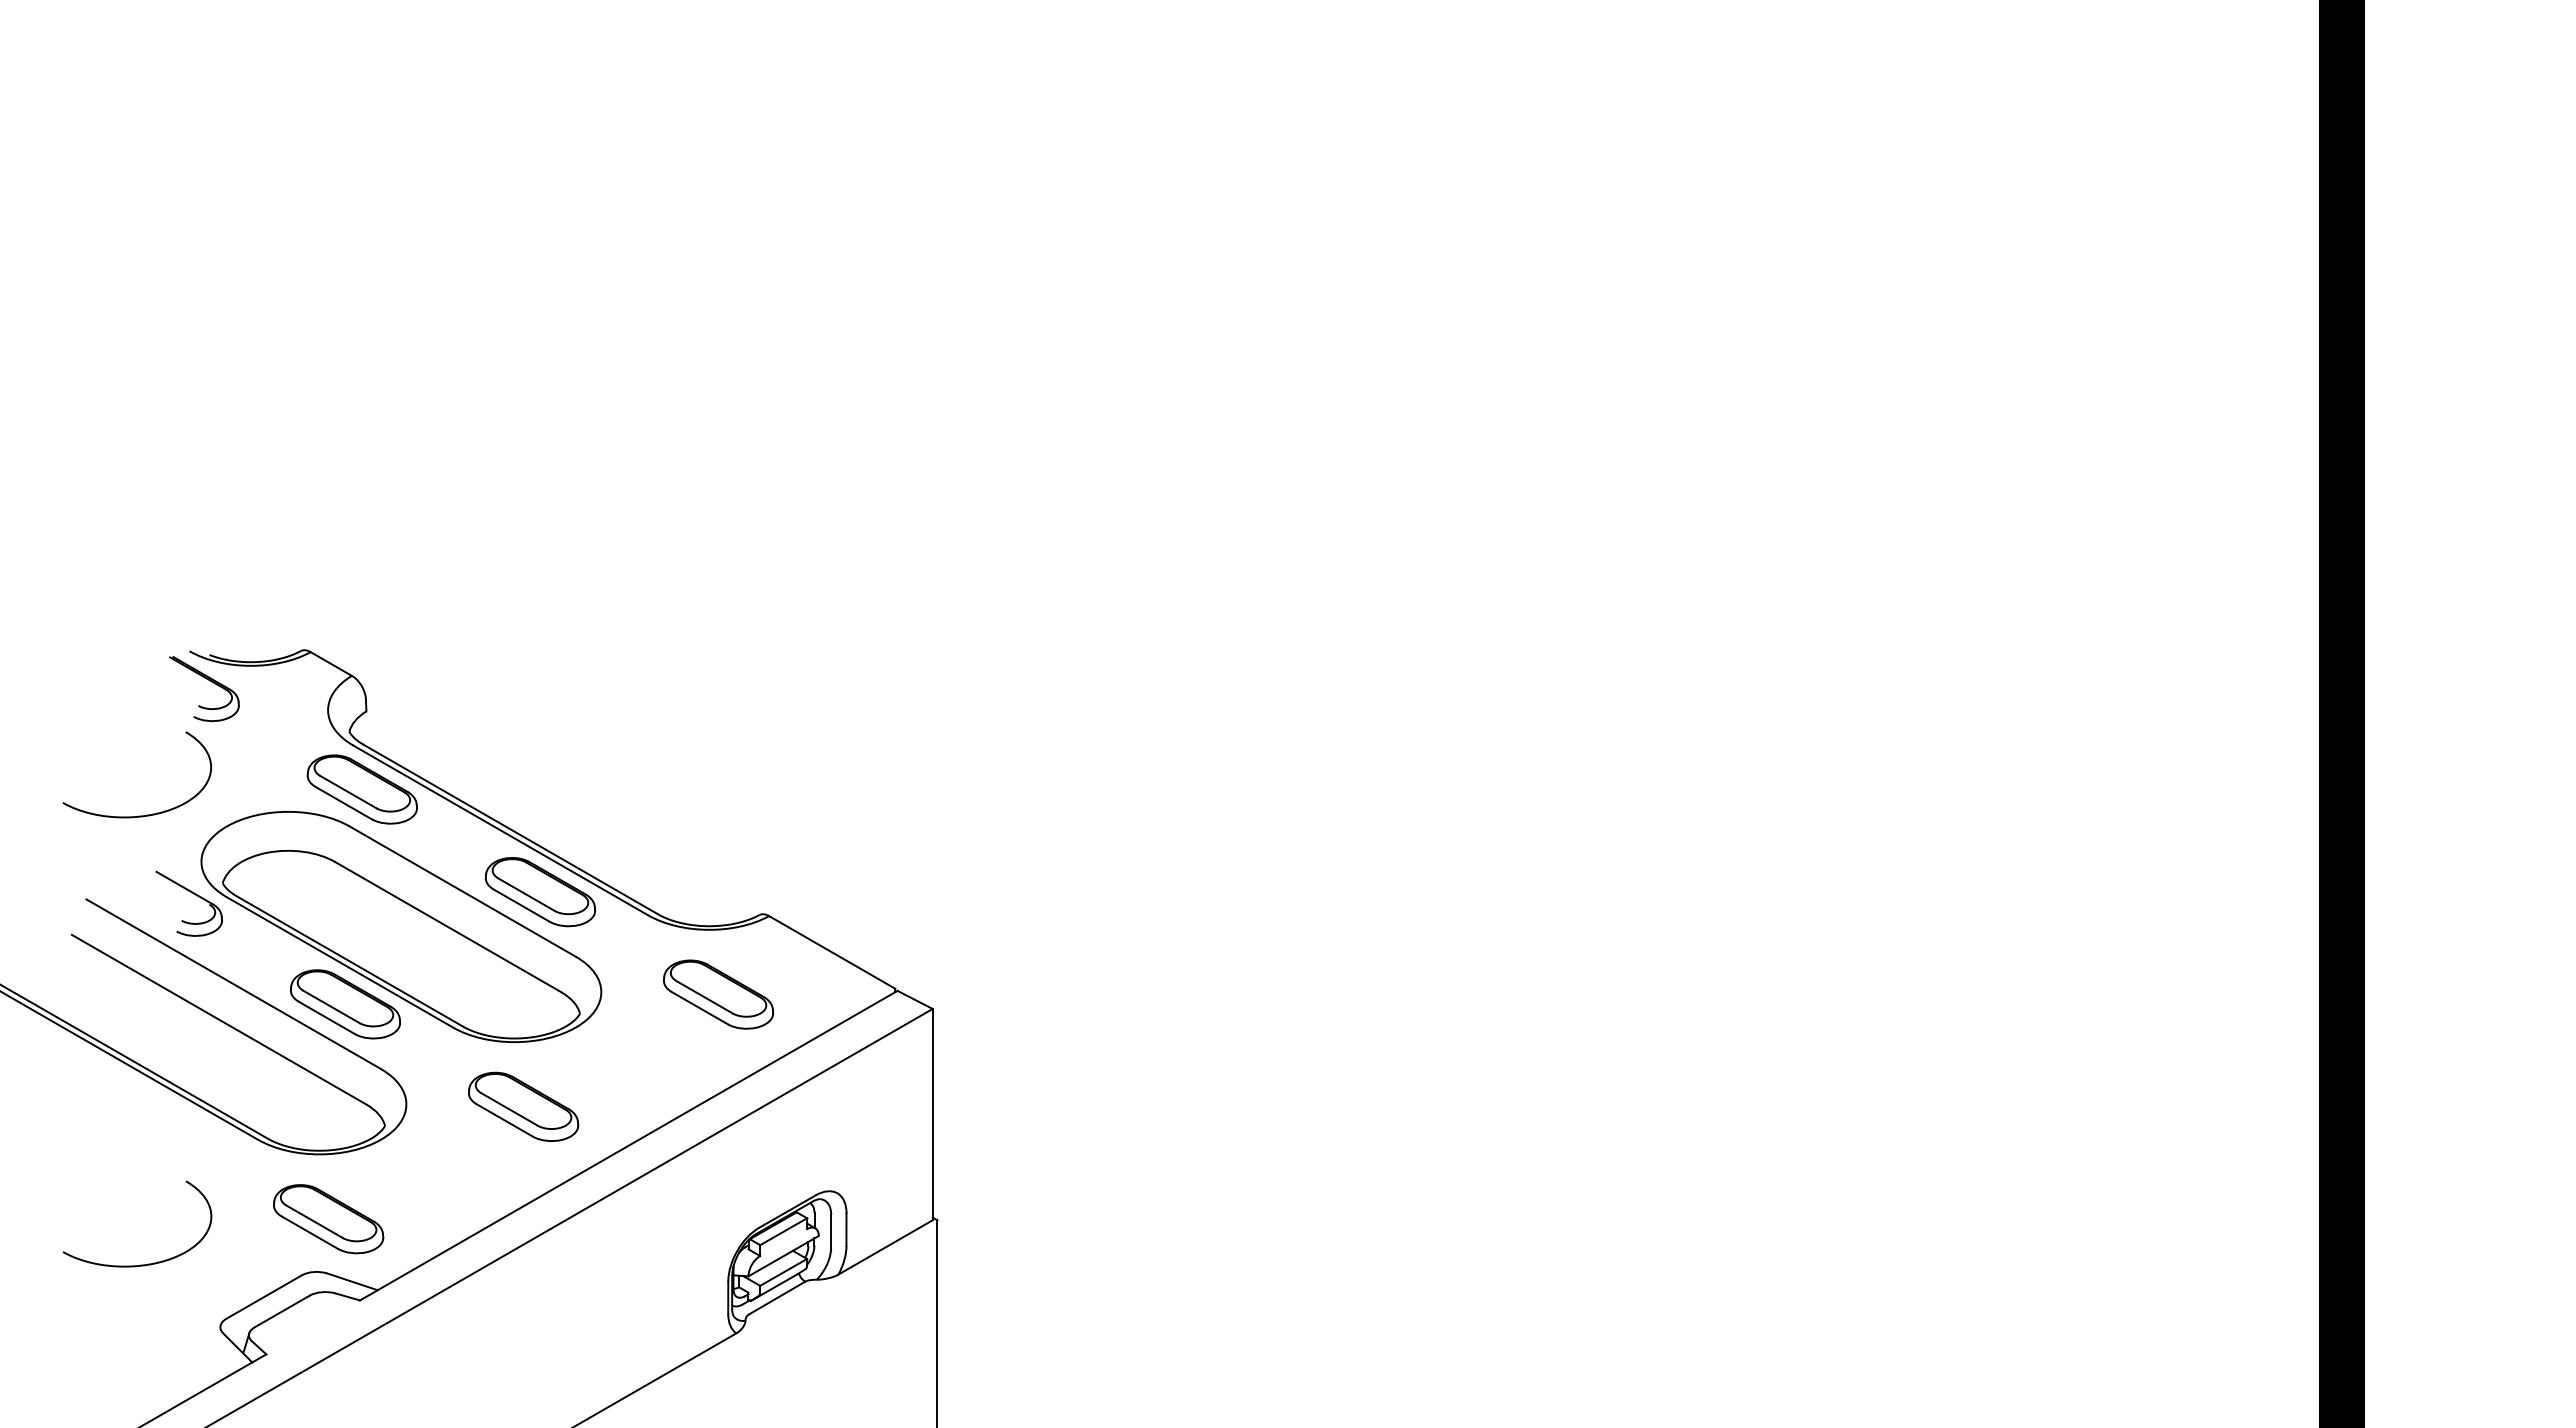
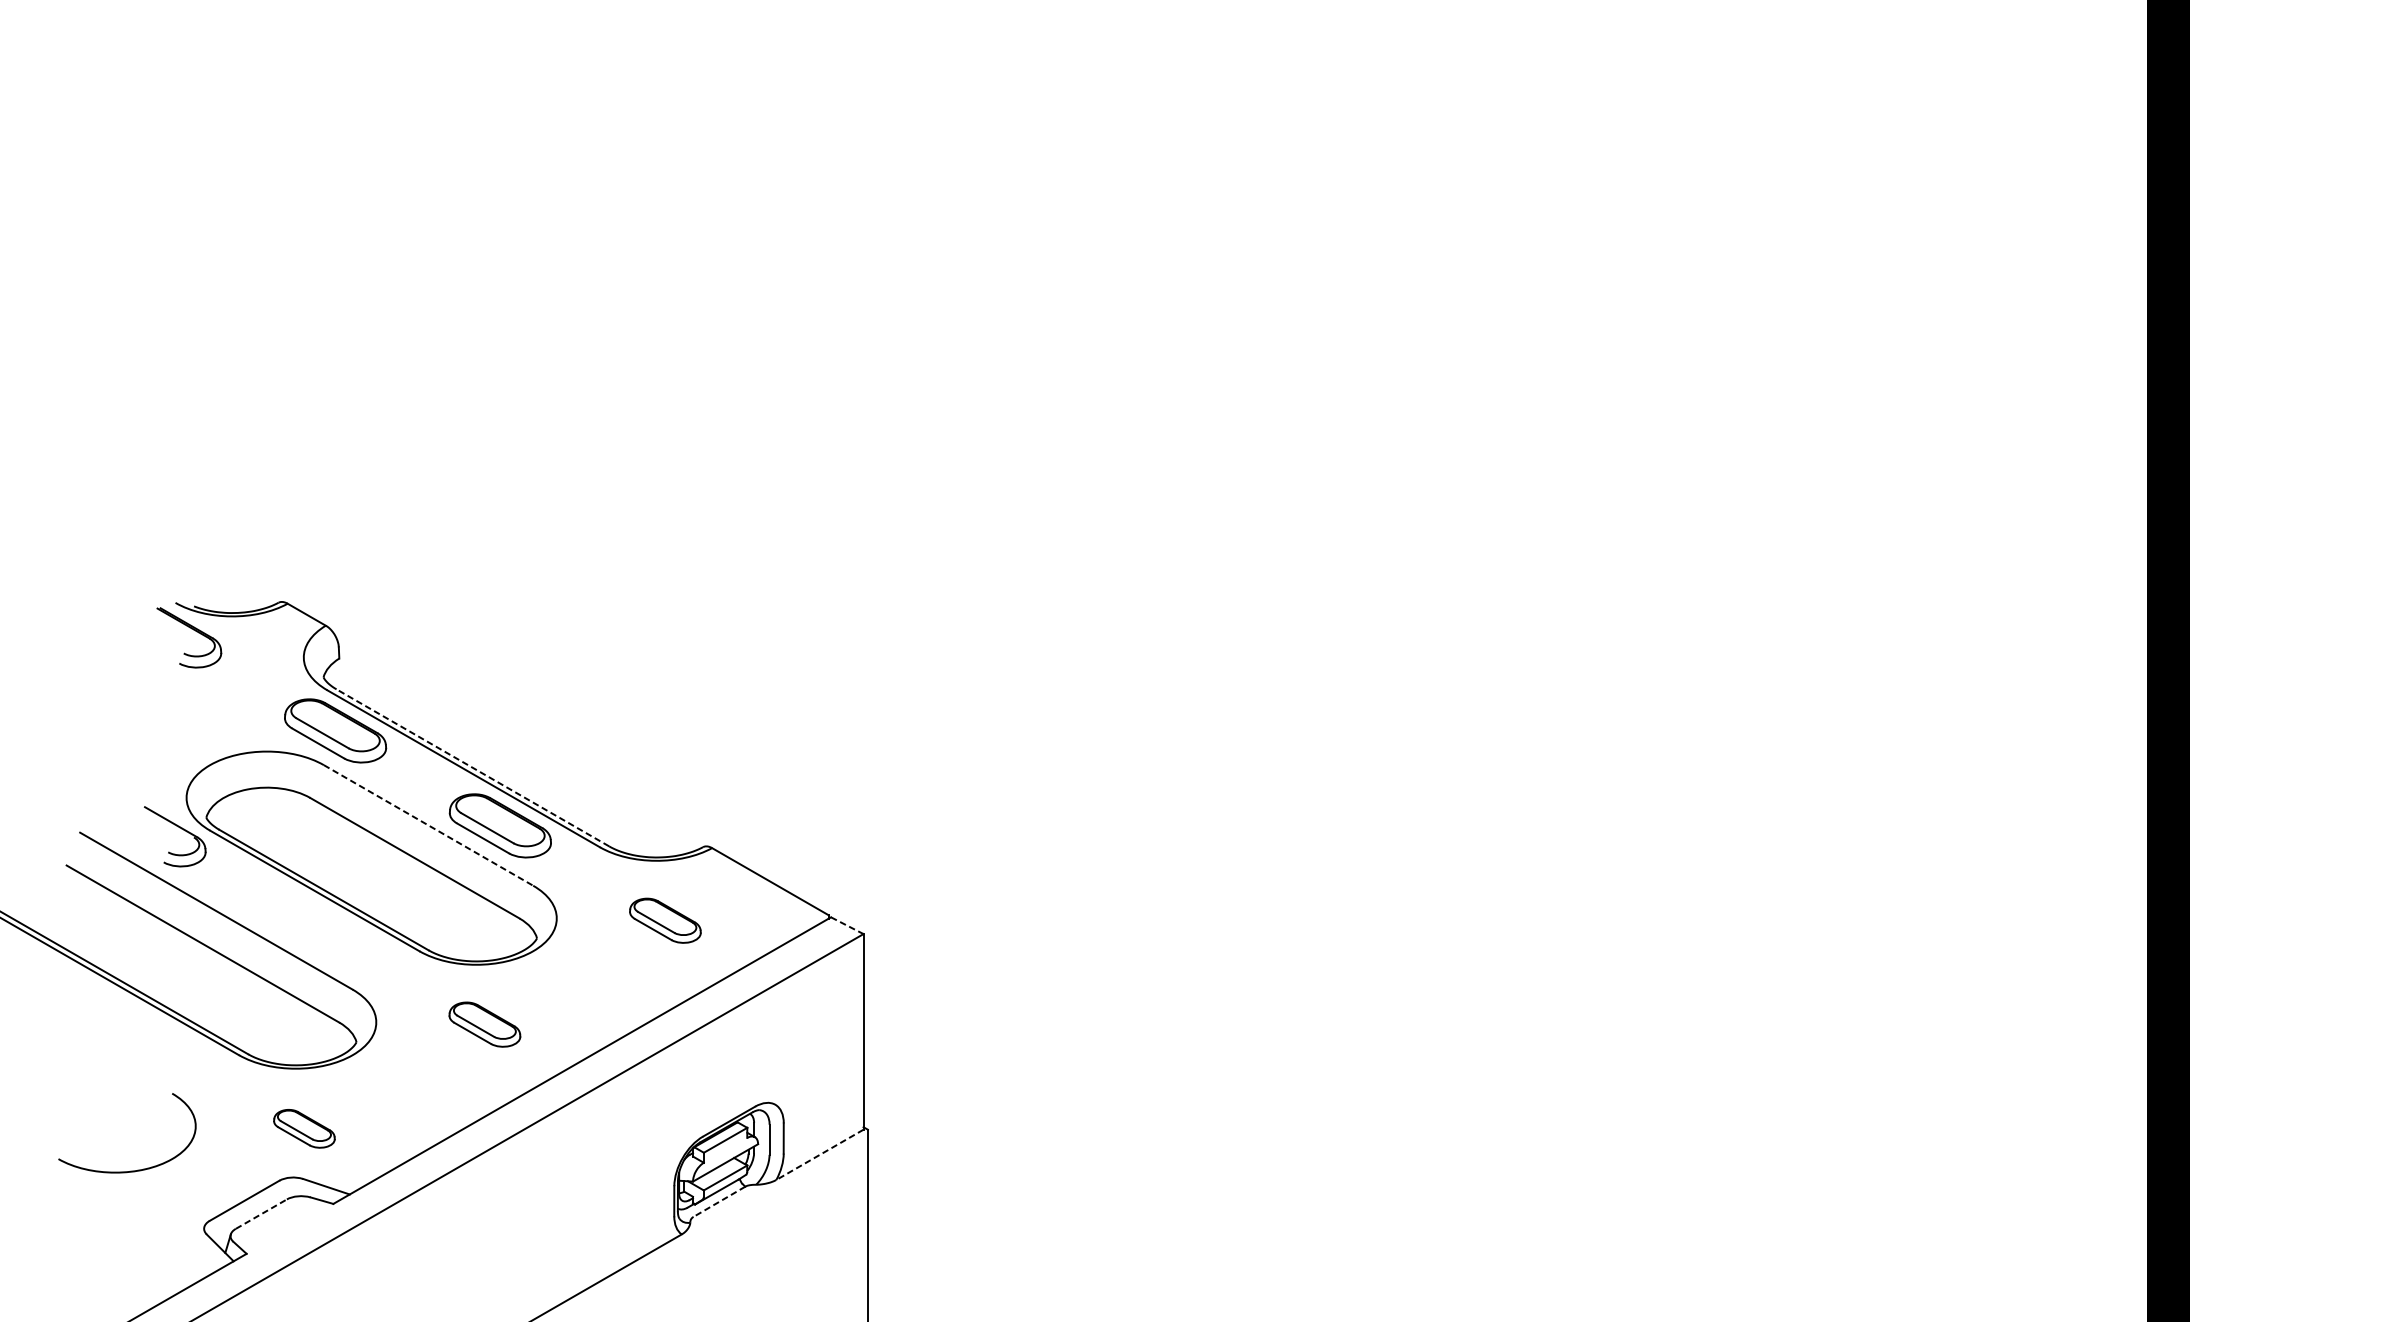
curve: (138, 815) -> (128, 754), removed
line: (510, 829) -> (472, 767), solid -> dashed
line: (463, 891) -> (429, 825), solid -> dashed
part: (718, 994) -> (665, 920), size x0.7
line: (915, 999) -> (847, 925), solid -> dashed
part: (345, 1004) -> (319, 929), removed
part: (523, 1106) -> (484, 1024), size x0.7
part: (328, 1219) -> (304, 1128), size x0.6
line: (885, 1247) -> (819, 1154), solid -> dashed
line: (776, 1298) -> (718, 1202), solid -> dashed
line: (282, 1311) -> (261, 1214), solid -> dashed

